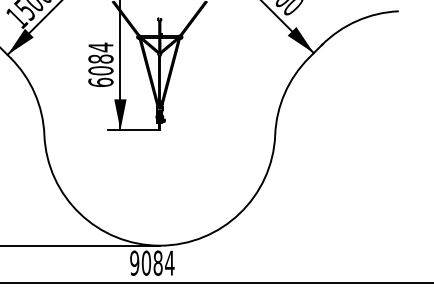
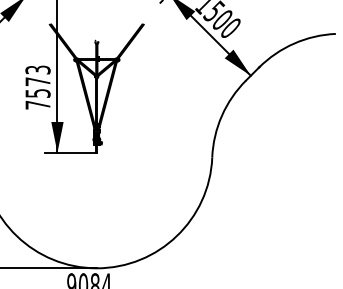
text: (100, 64) -> (37, 87), 6084 -> 7573

